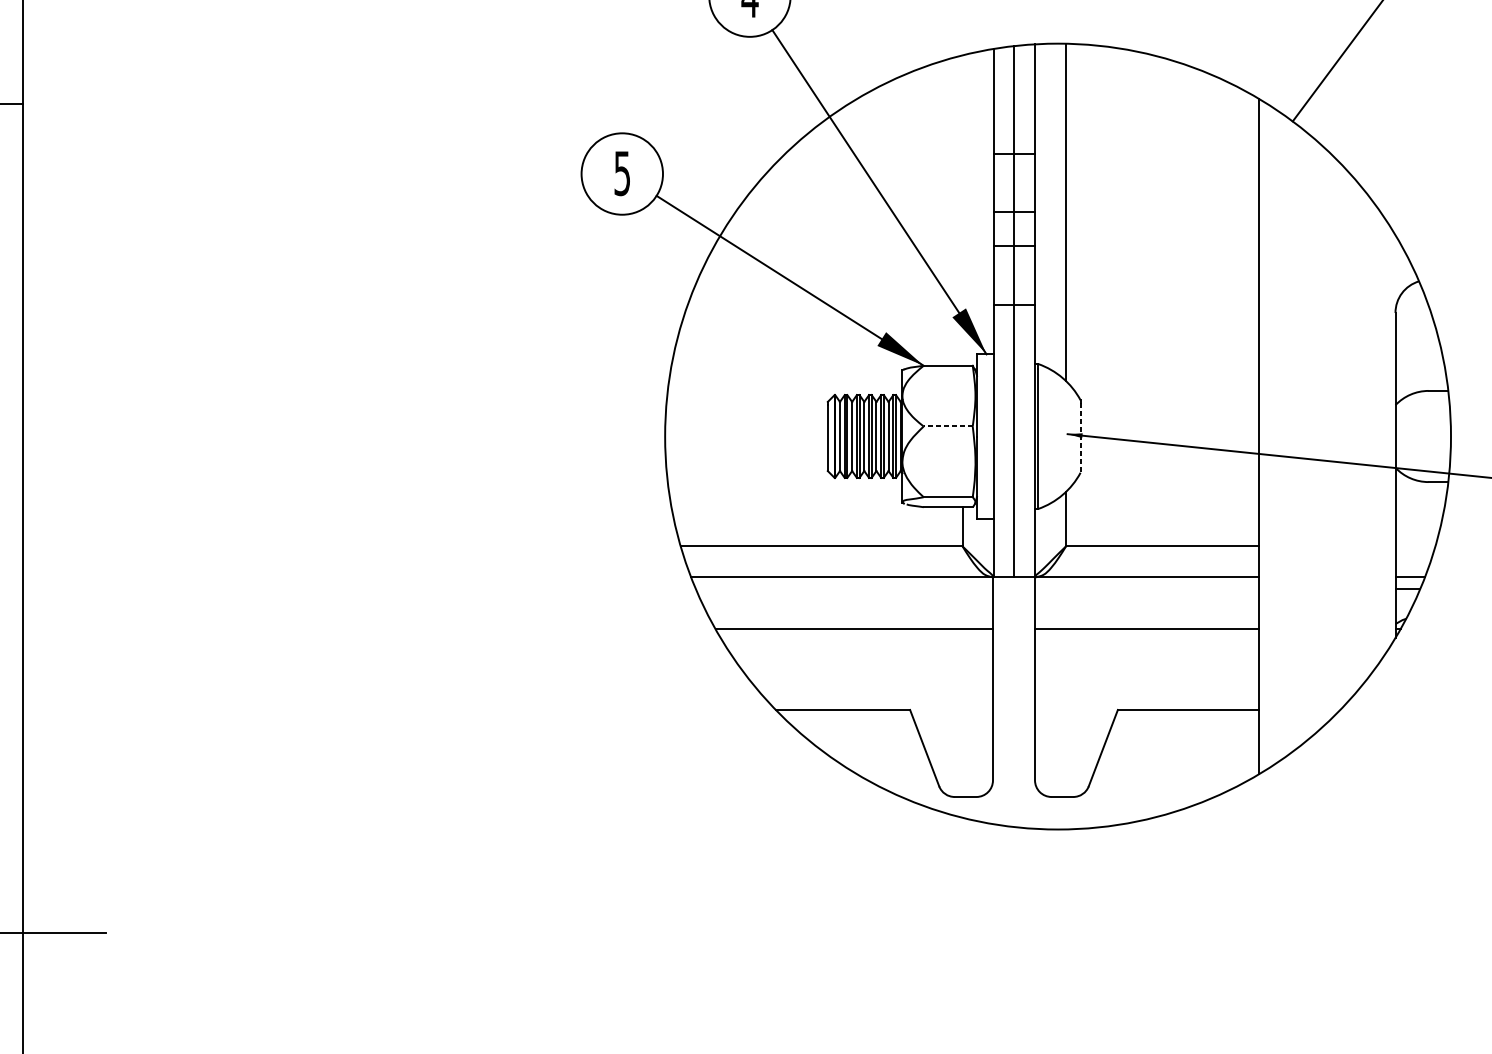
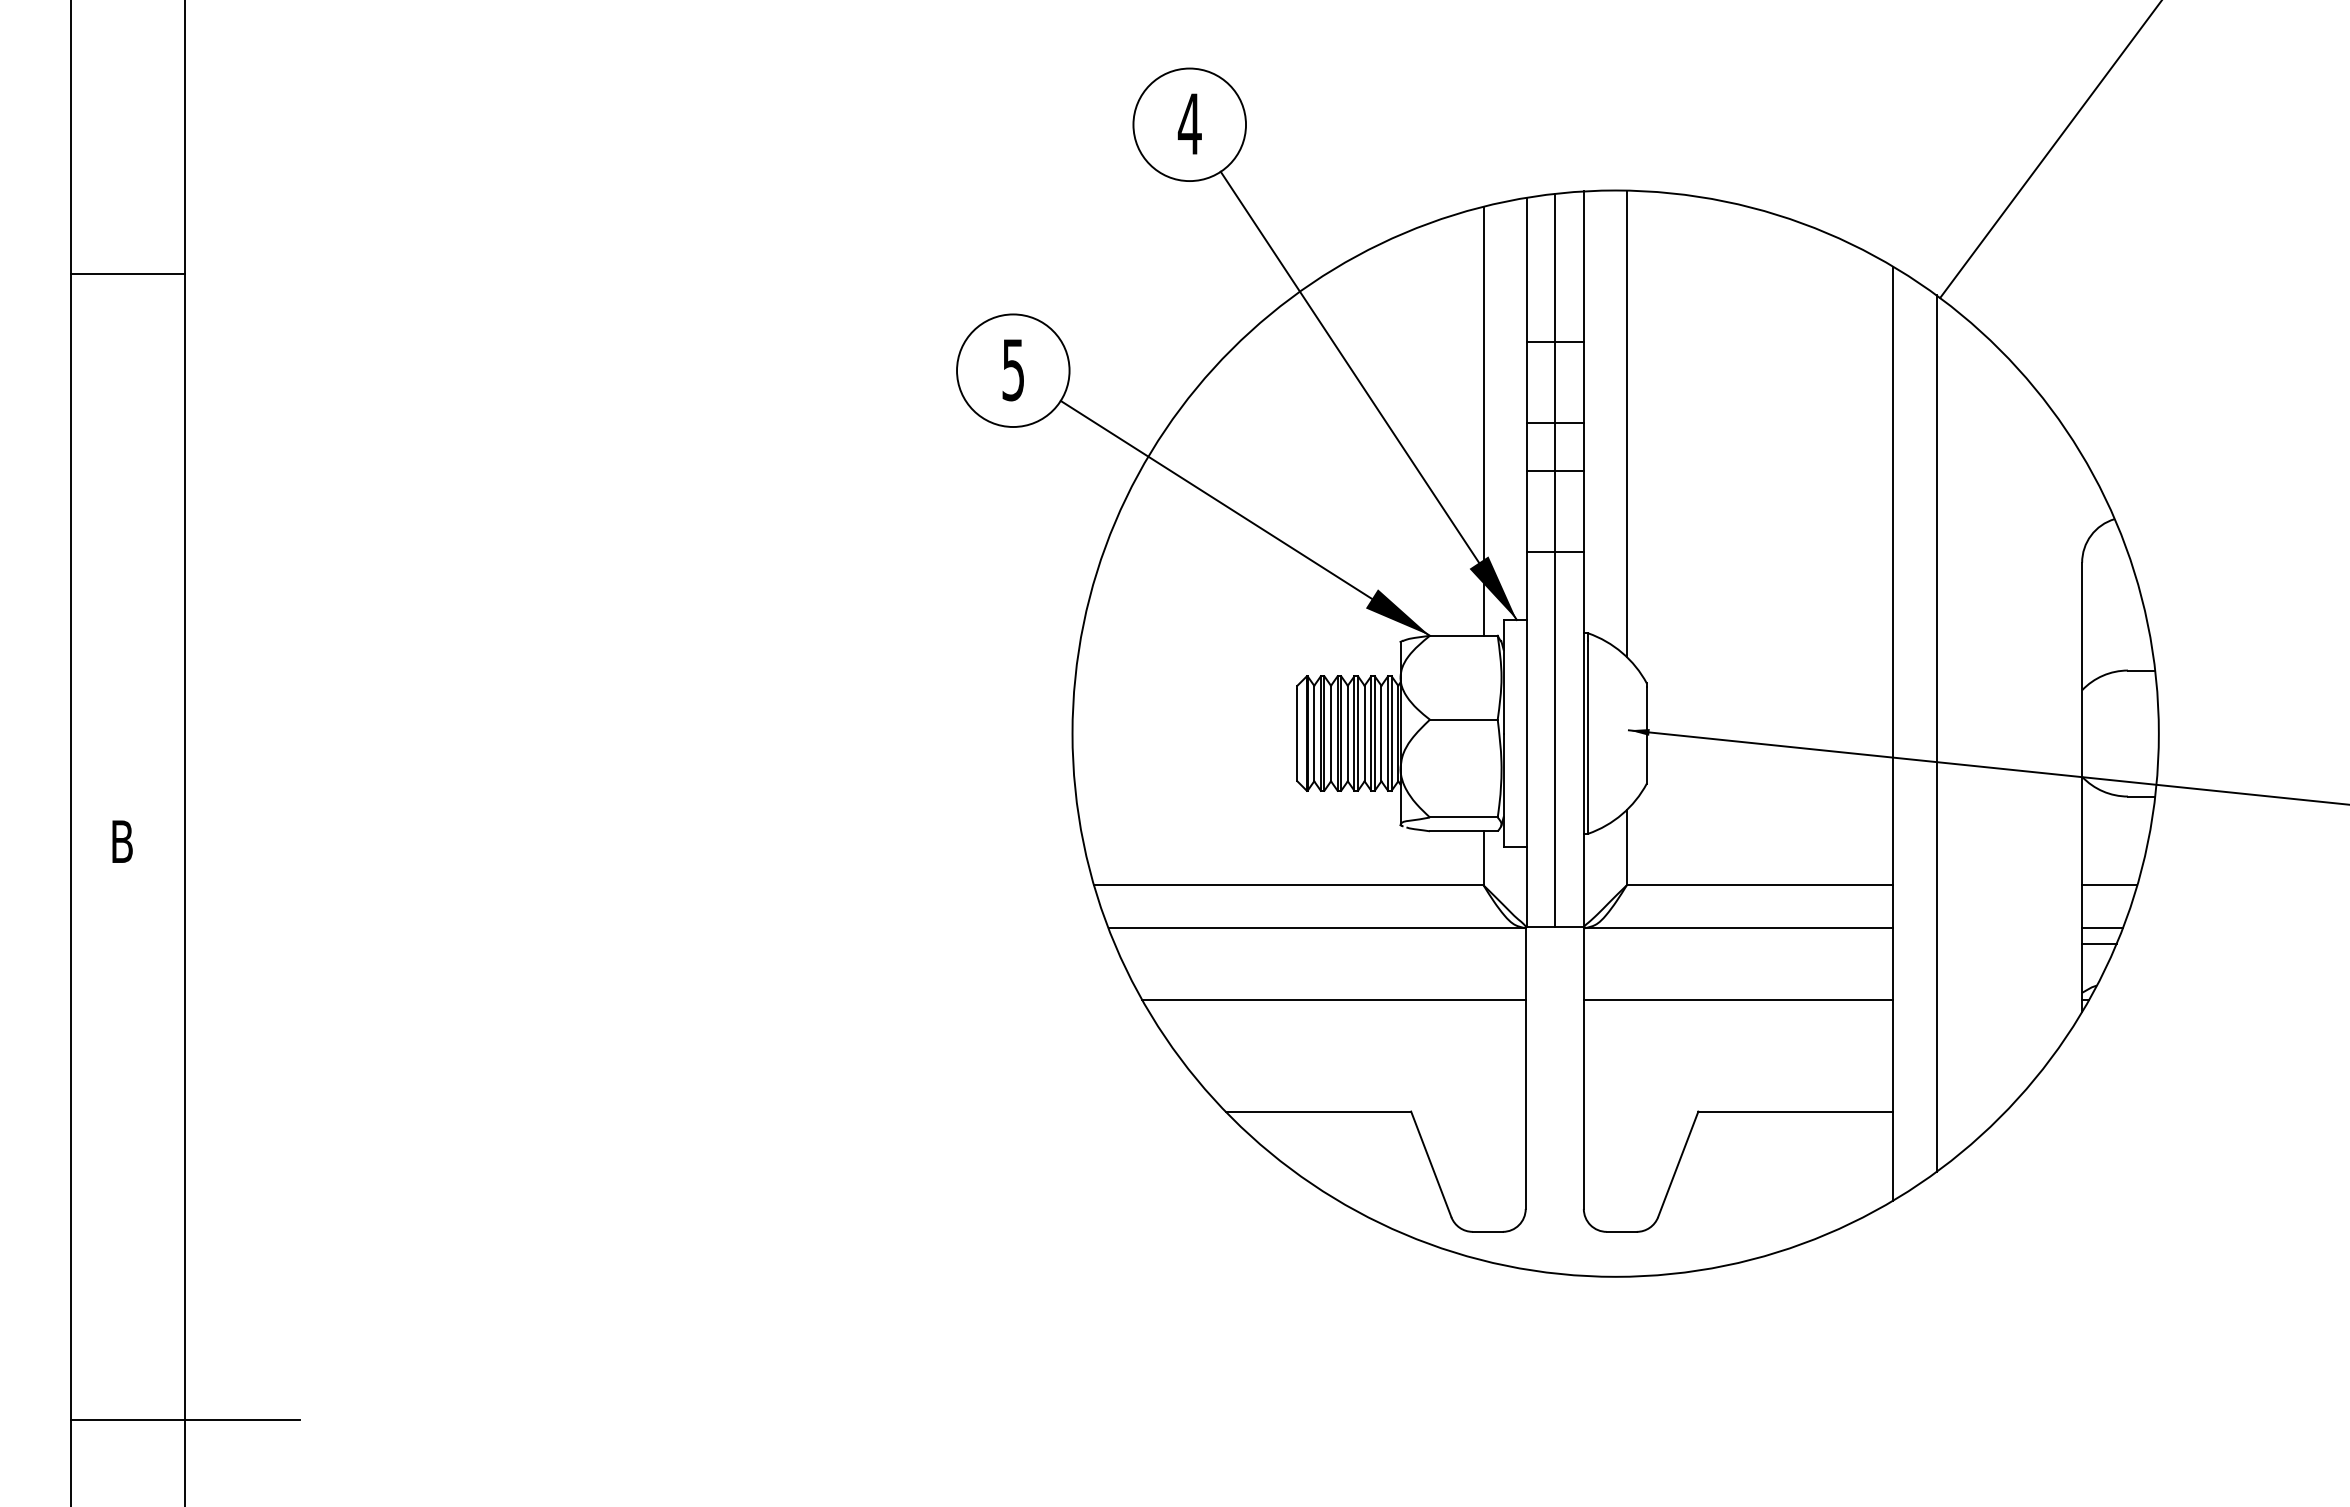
line: (962, 210) -> (1483, 420), added
line: (947, 426) -> (1463, 719), dashed -> solid
line: (1290, 436) -> (1936, 733), added
line: (1080, 437) -> (1646, 735), dashed -> solid
line: (1415, 546) -> (2109, 885), added

